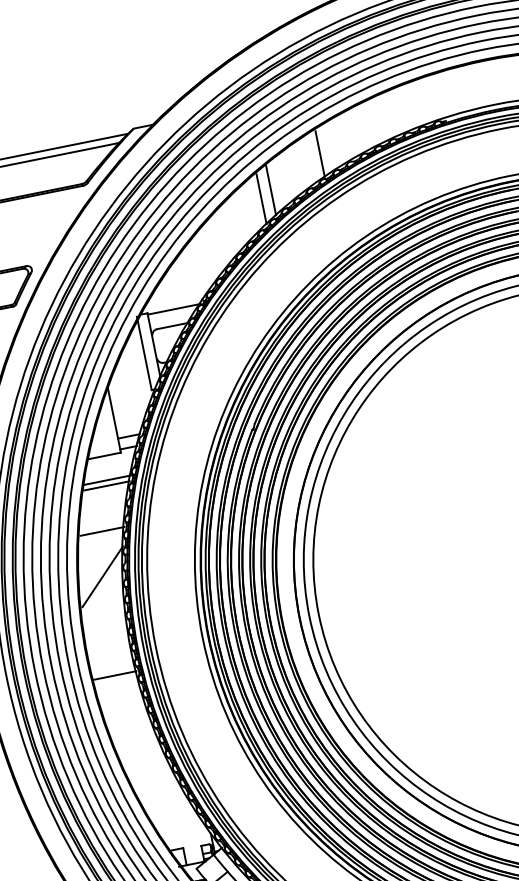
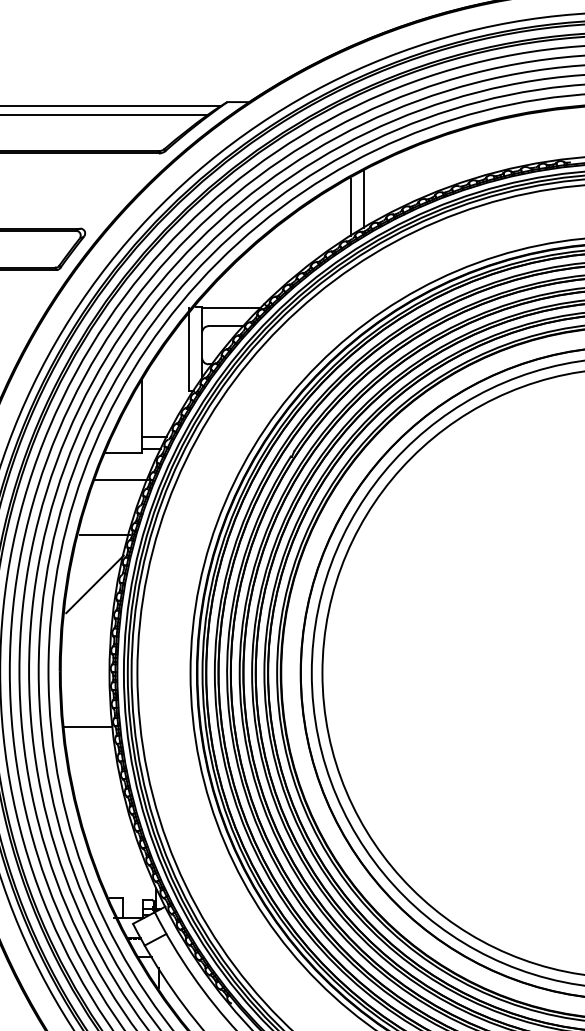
line: (320, 153) -> (425, 170), removed
line: (106, 486) -> (119, 486), removed
line: (114, 675) -> (86, 726), moved

